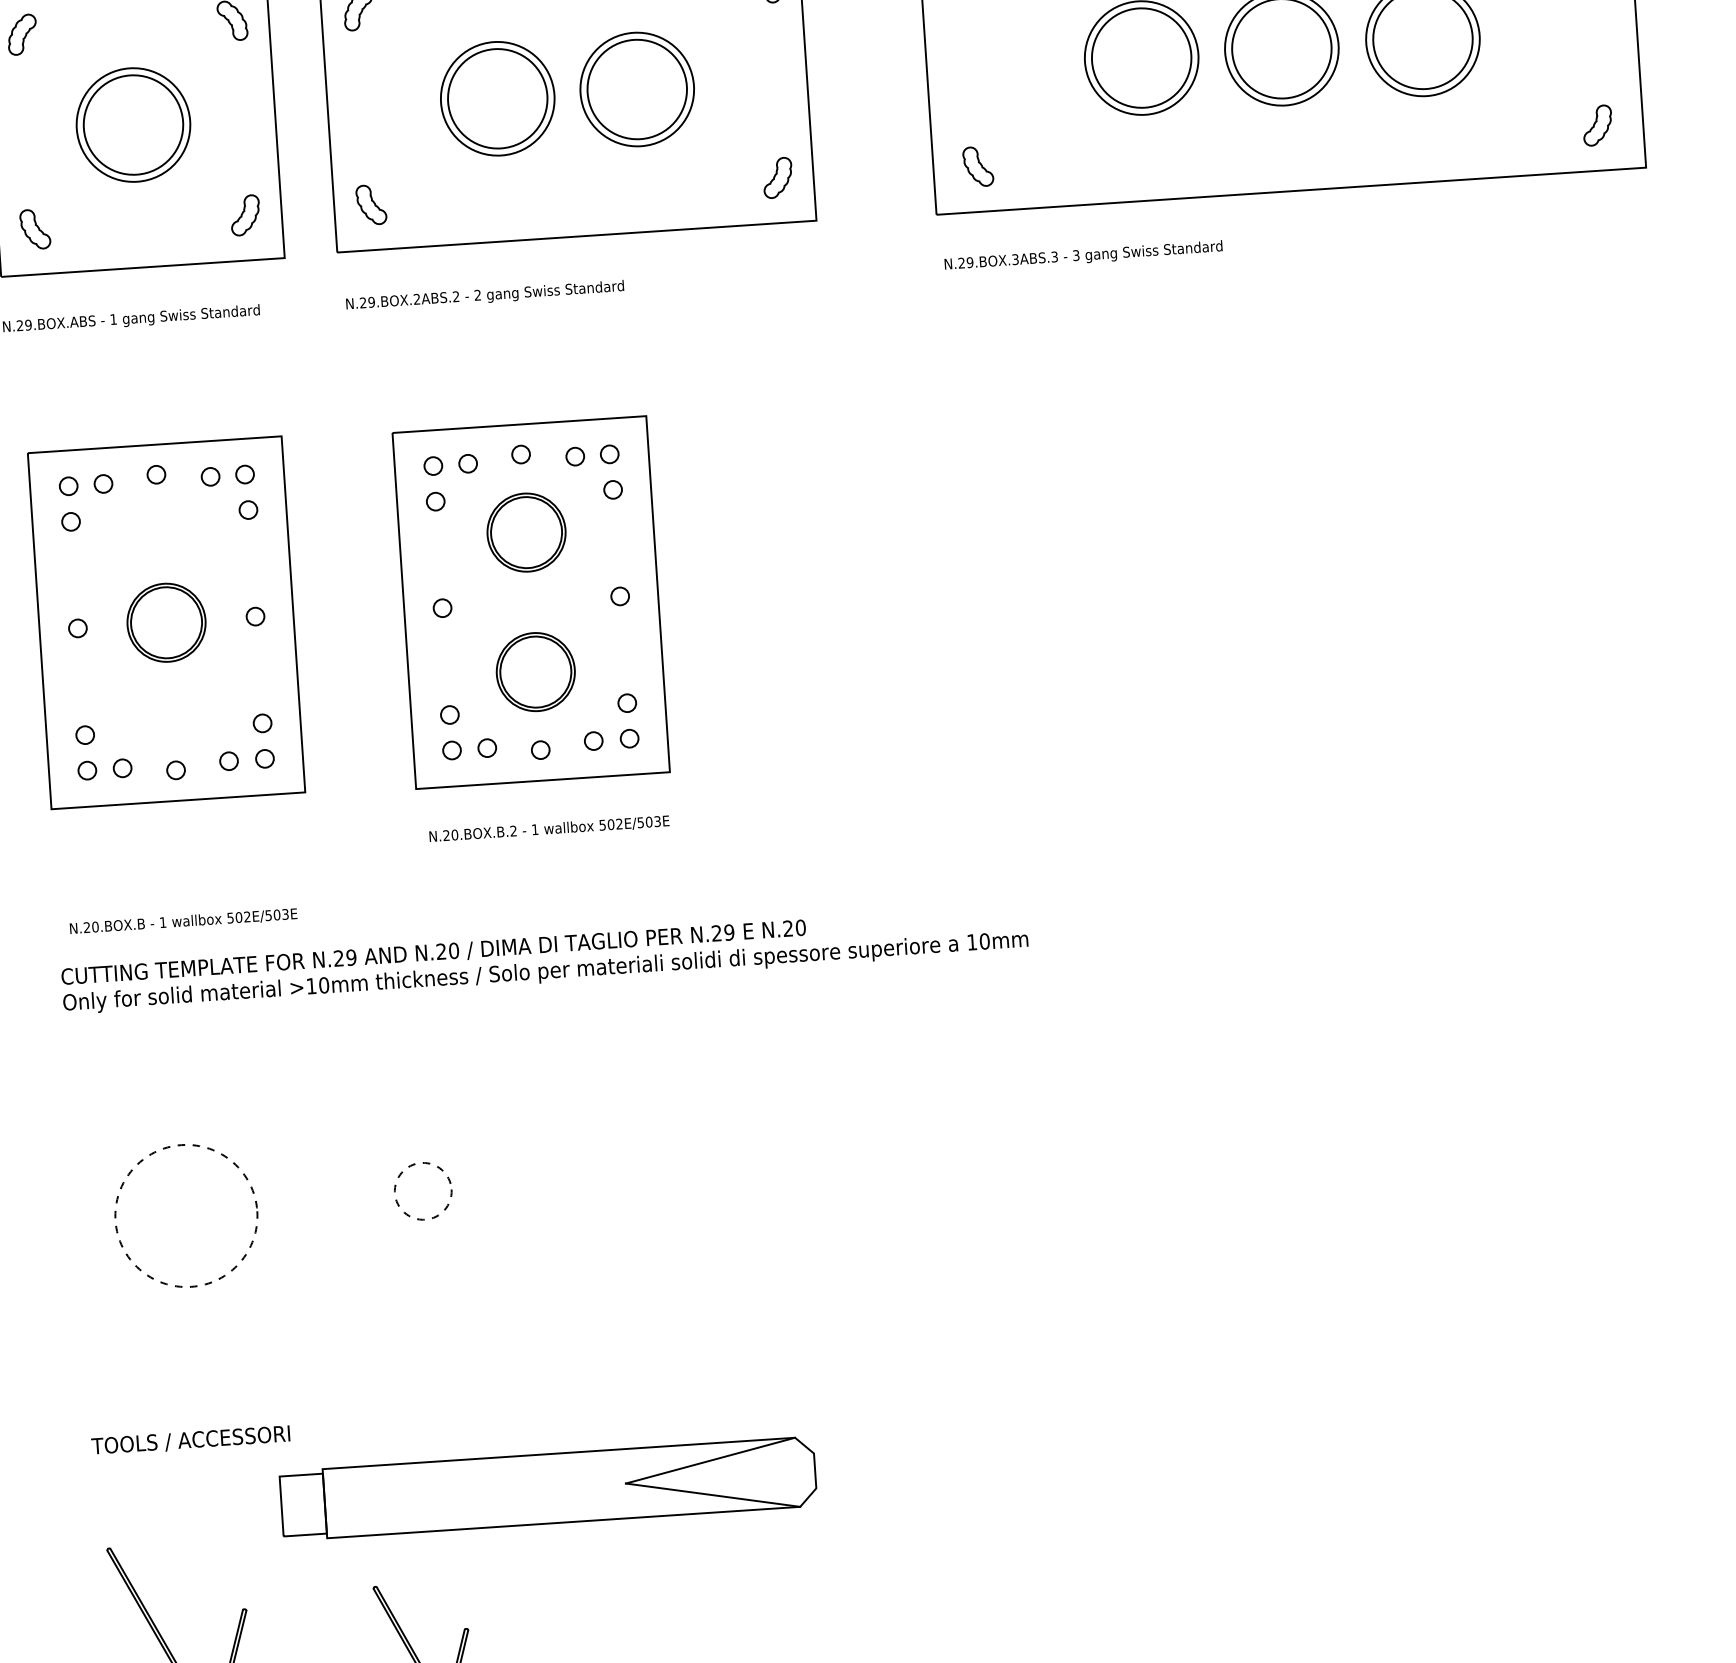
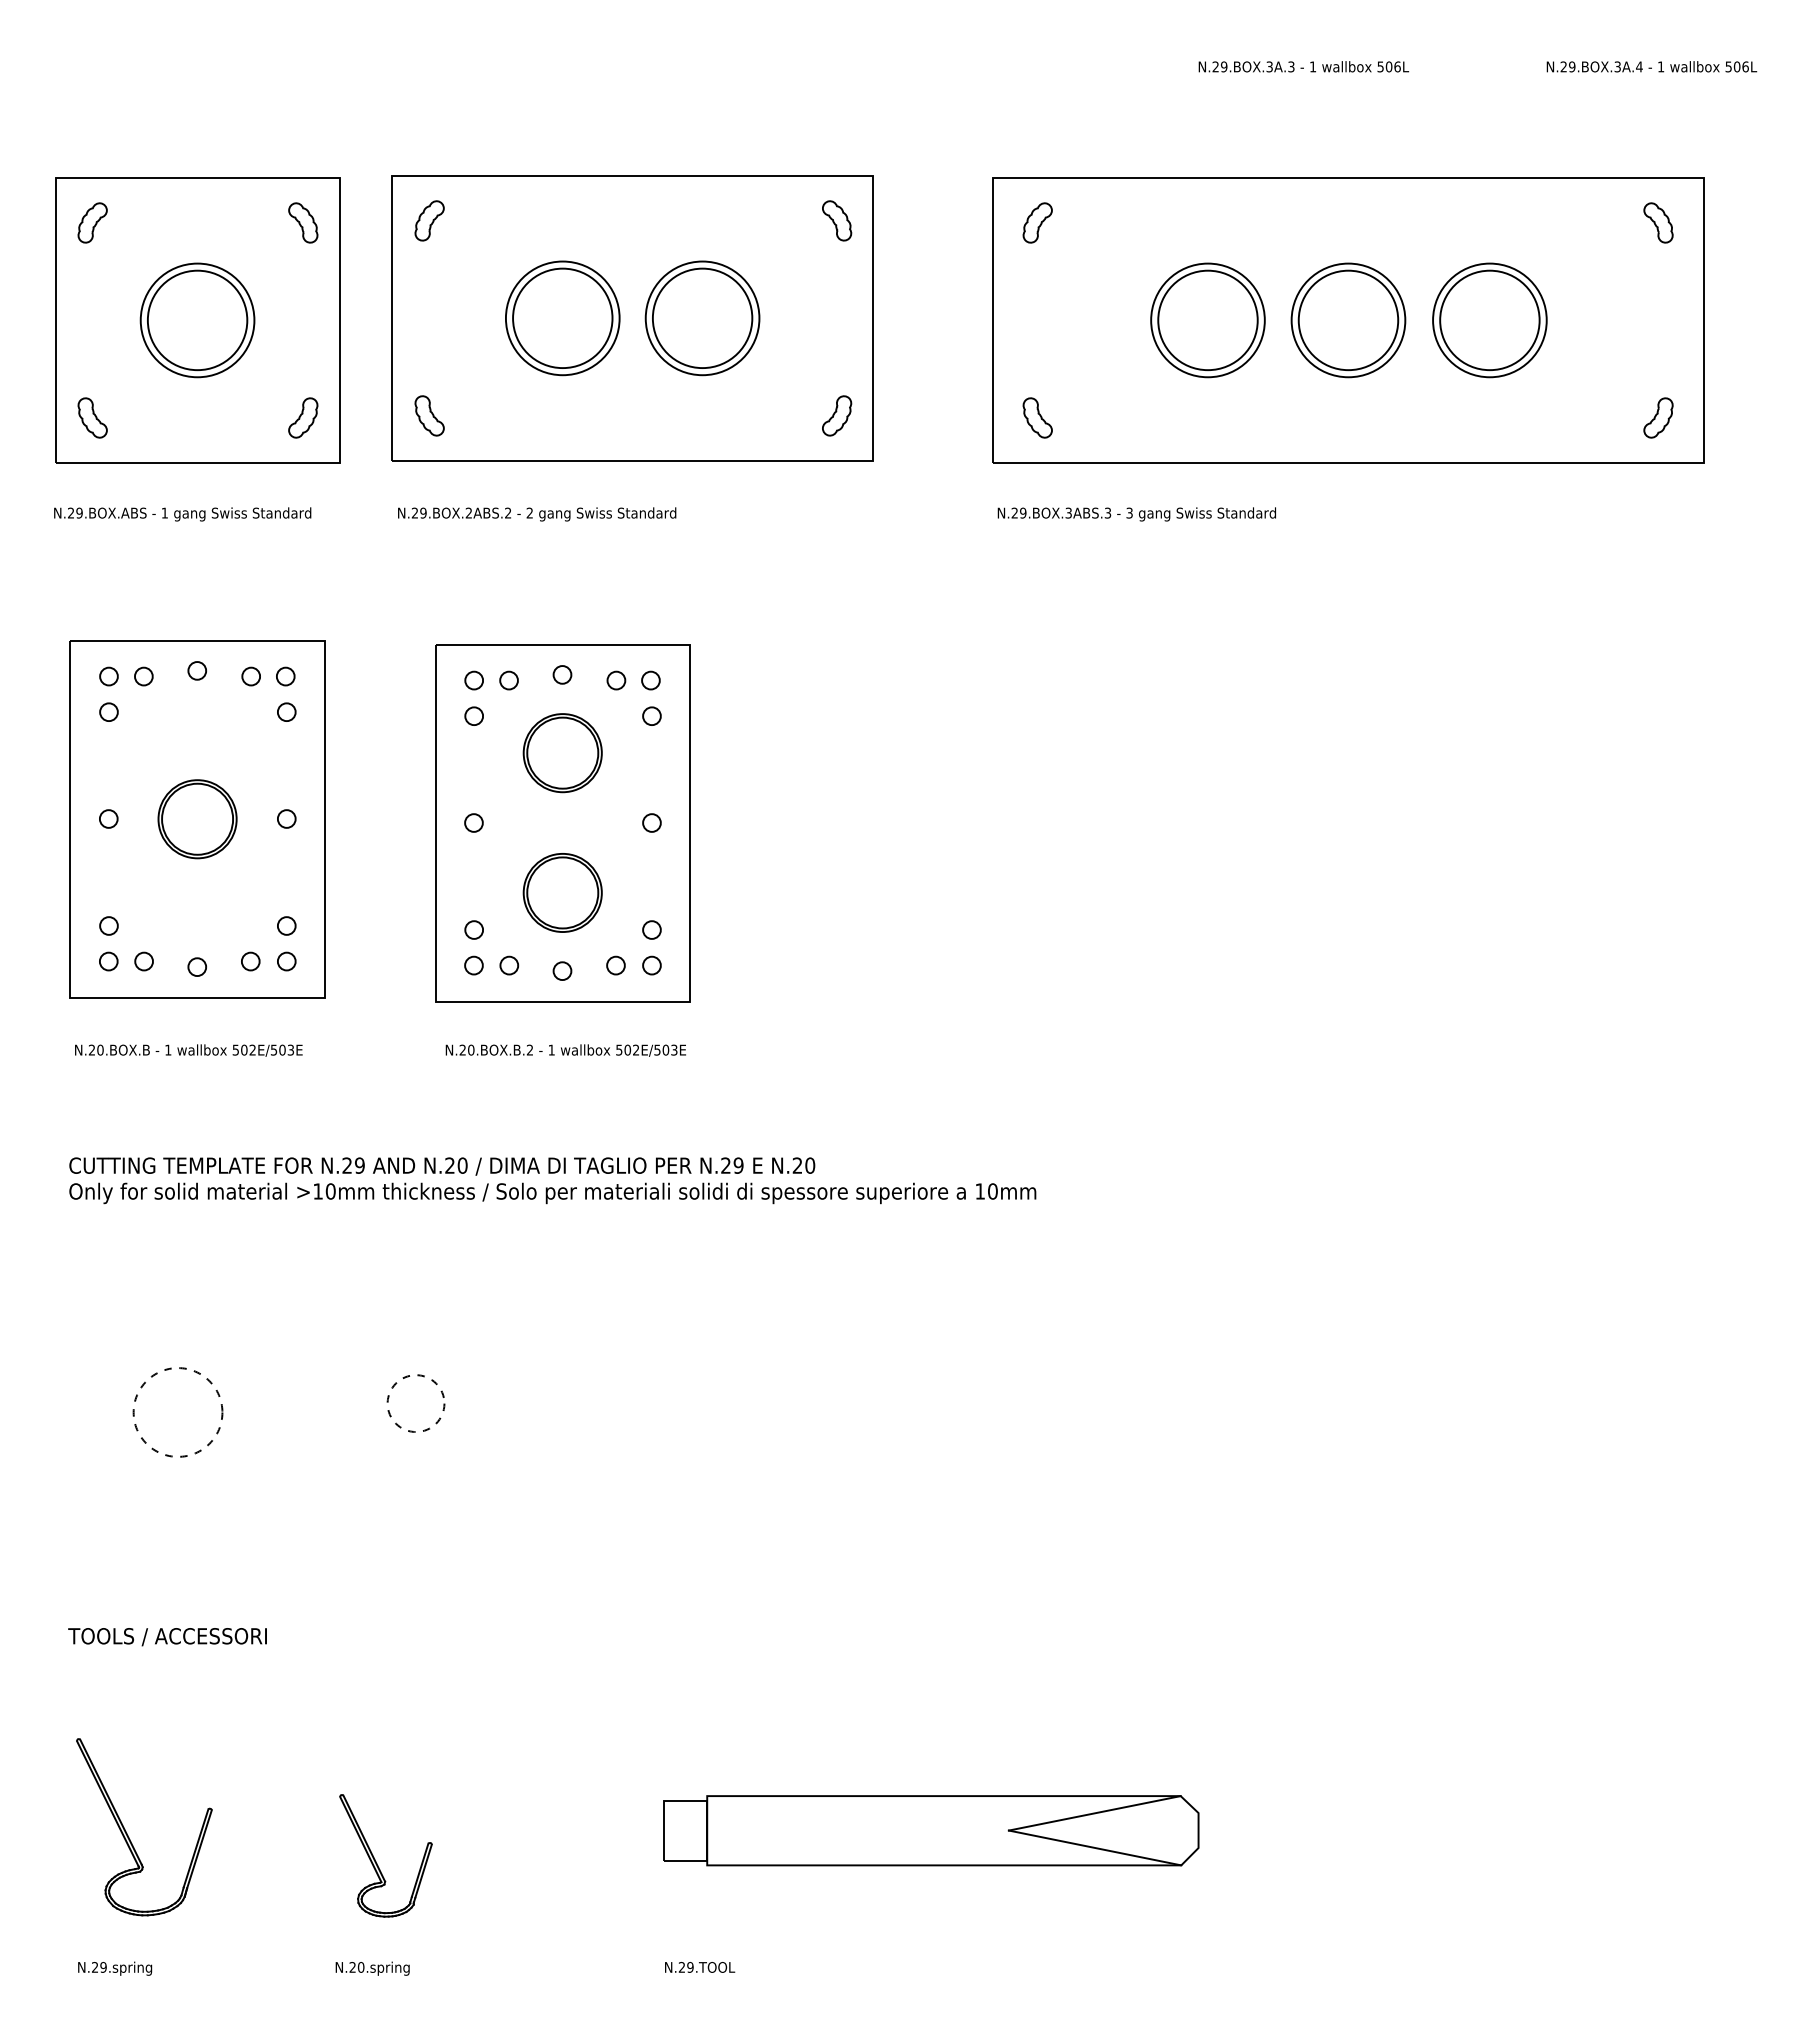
text: (183, 921) -> (188, 1050), moved
circle: (185, 1216) -> (177, 1412), size x0.62
part: (548, 1488) -> (931, 1830), moved

